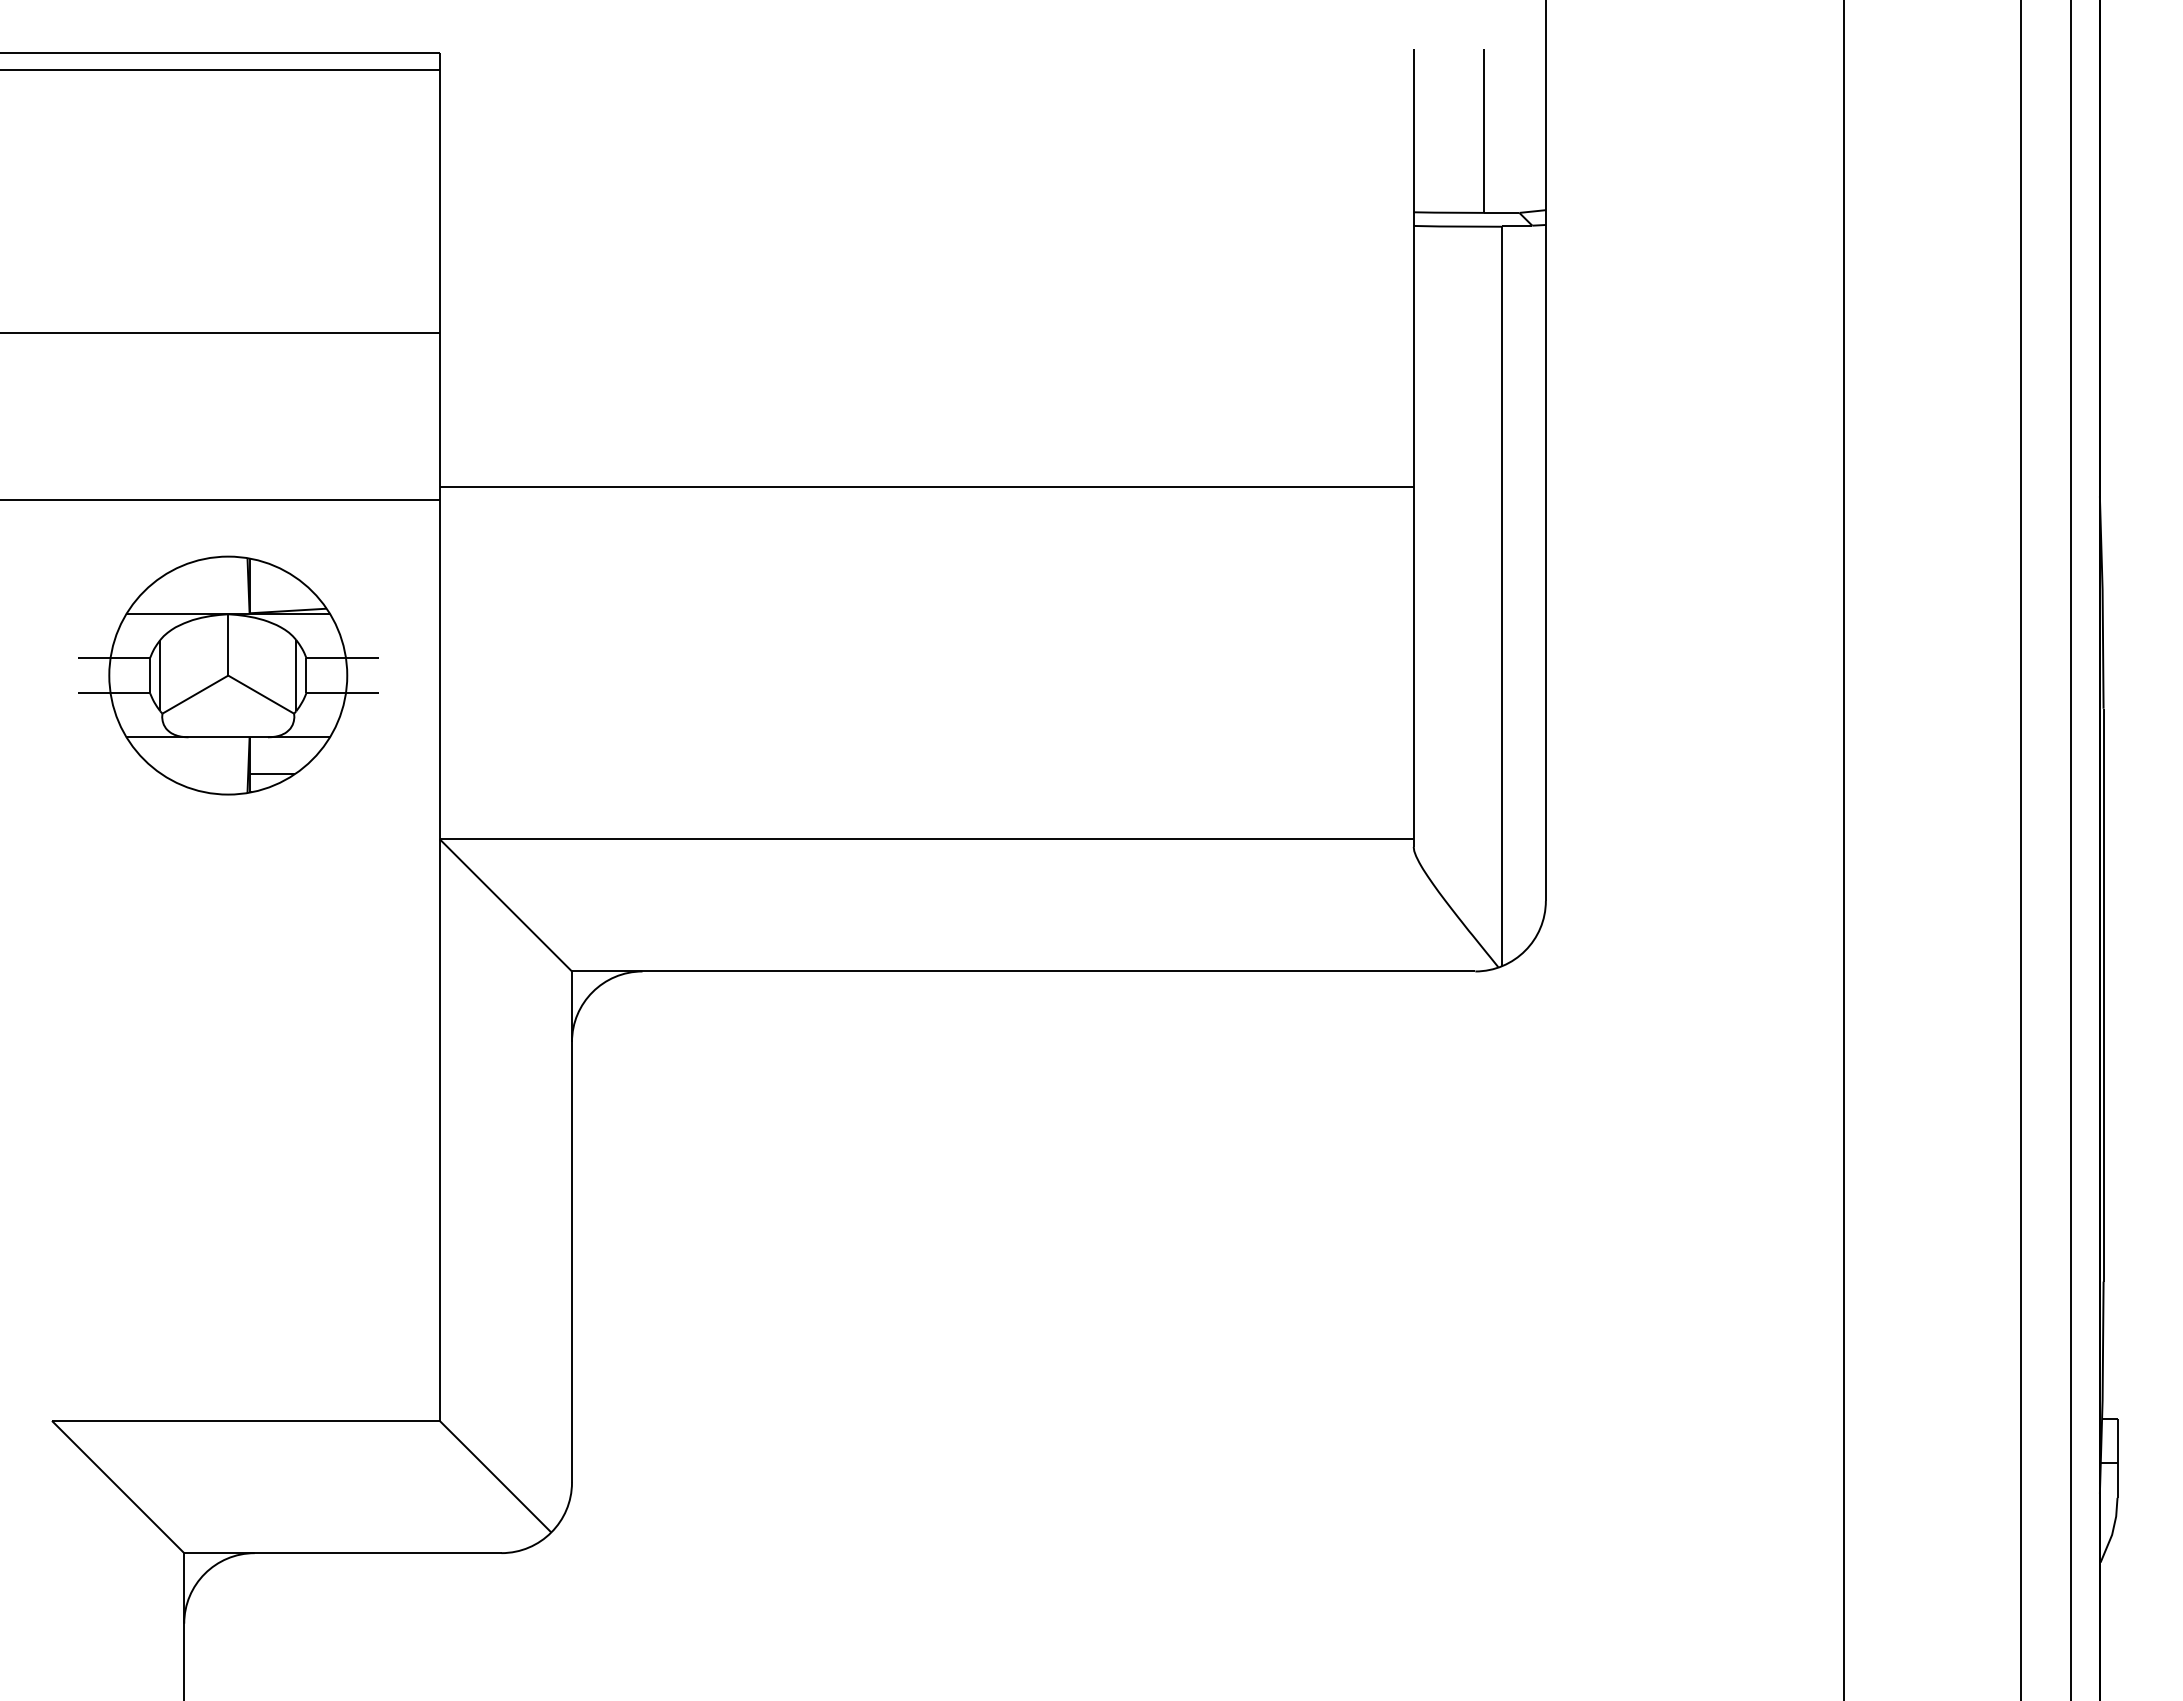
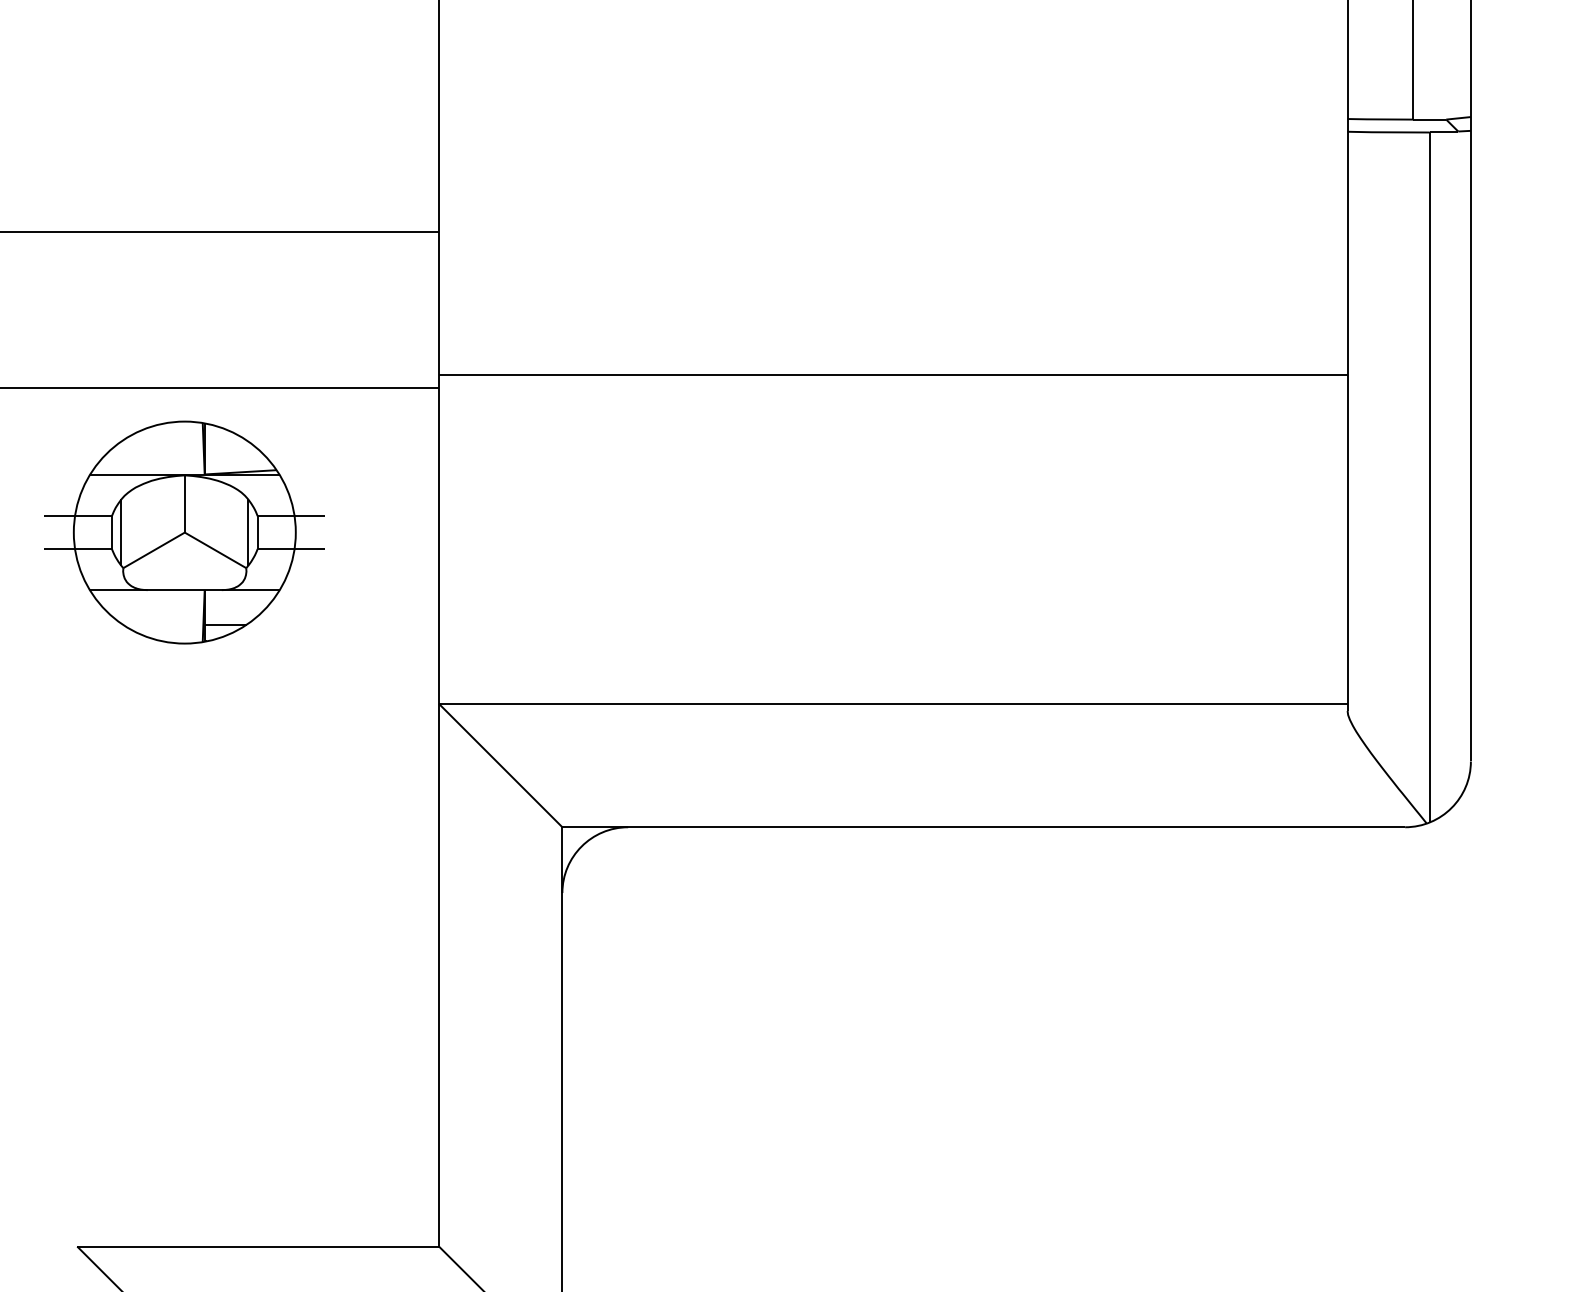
part: (228, 675) -> (185, 532), moved

